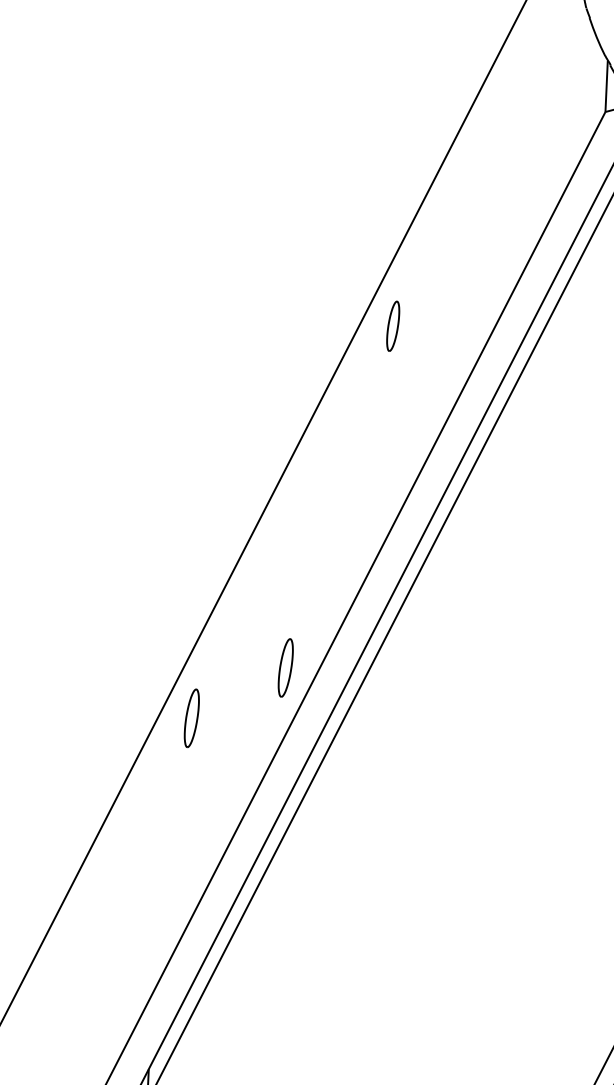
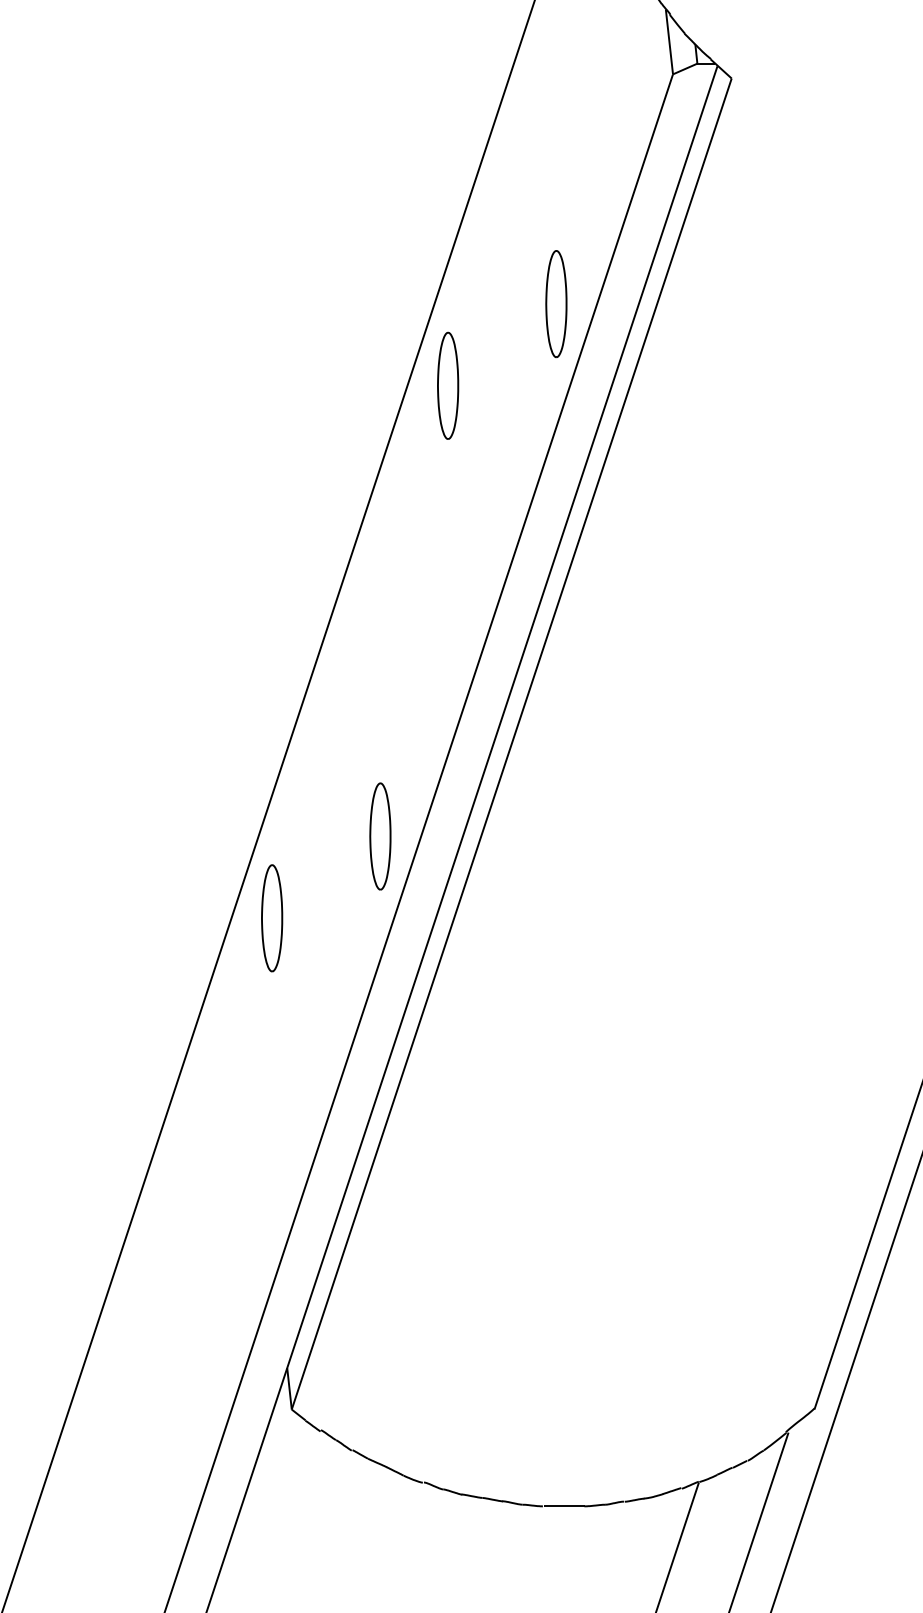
part: (487, 276) -> (556, 304), added
part: (393, 326) -> (448, 385), size x1.67
part: (285, 667) -> (380, 836), size x1.43
part: (192, 718) -> (272, 918), size x1.43

